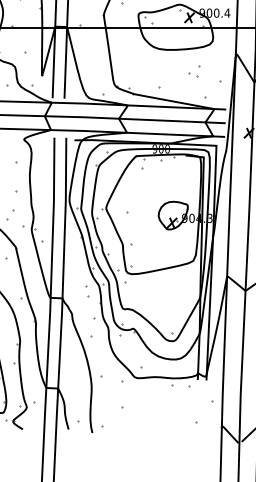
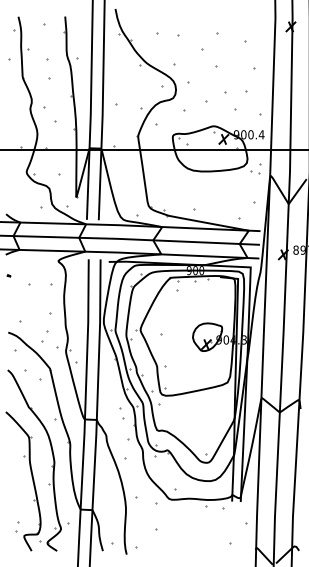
part: (194, 70) -> (255, 168), moved

